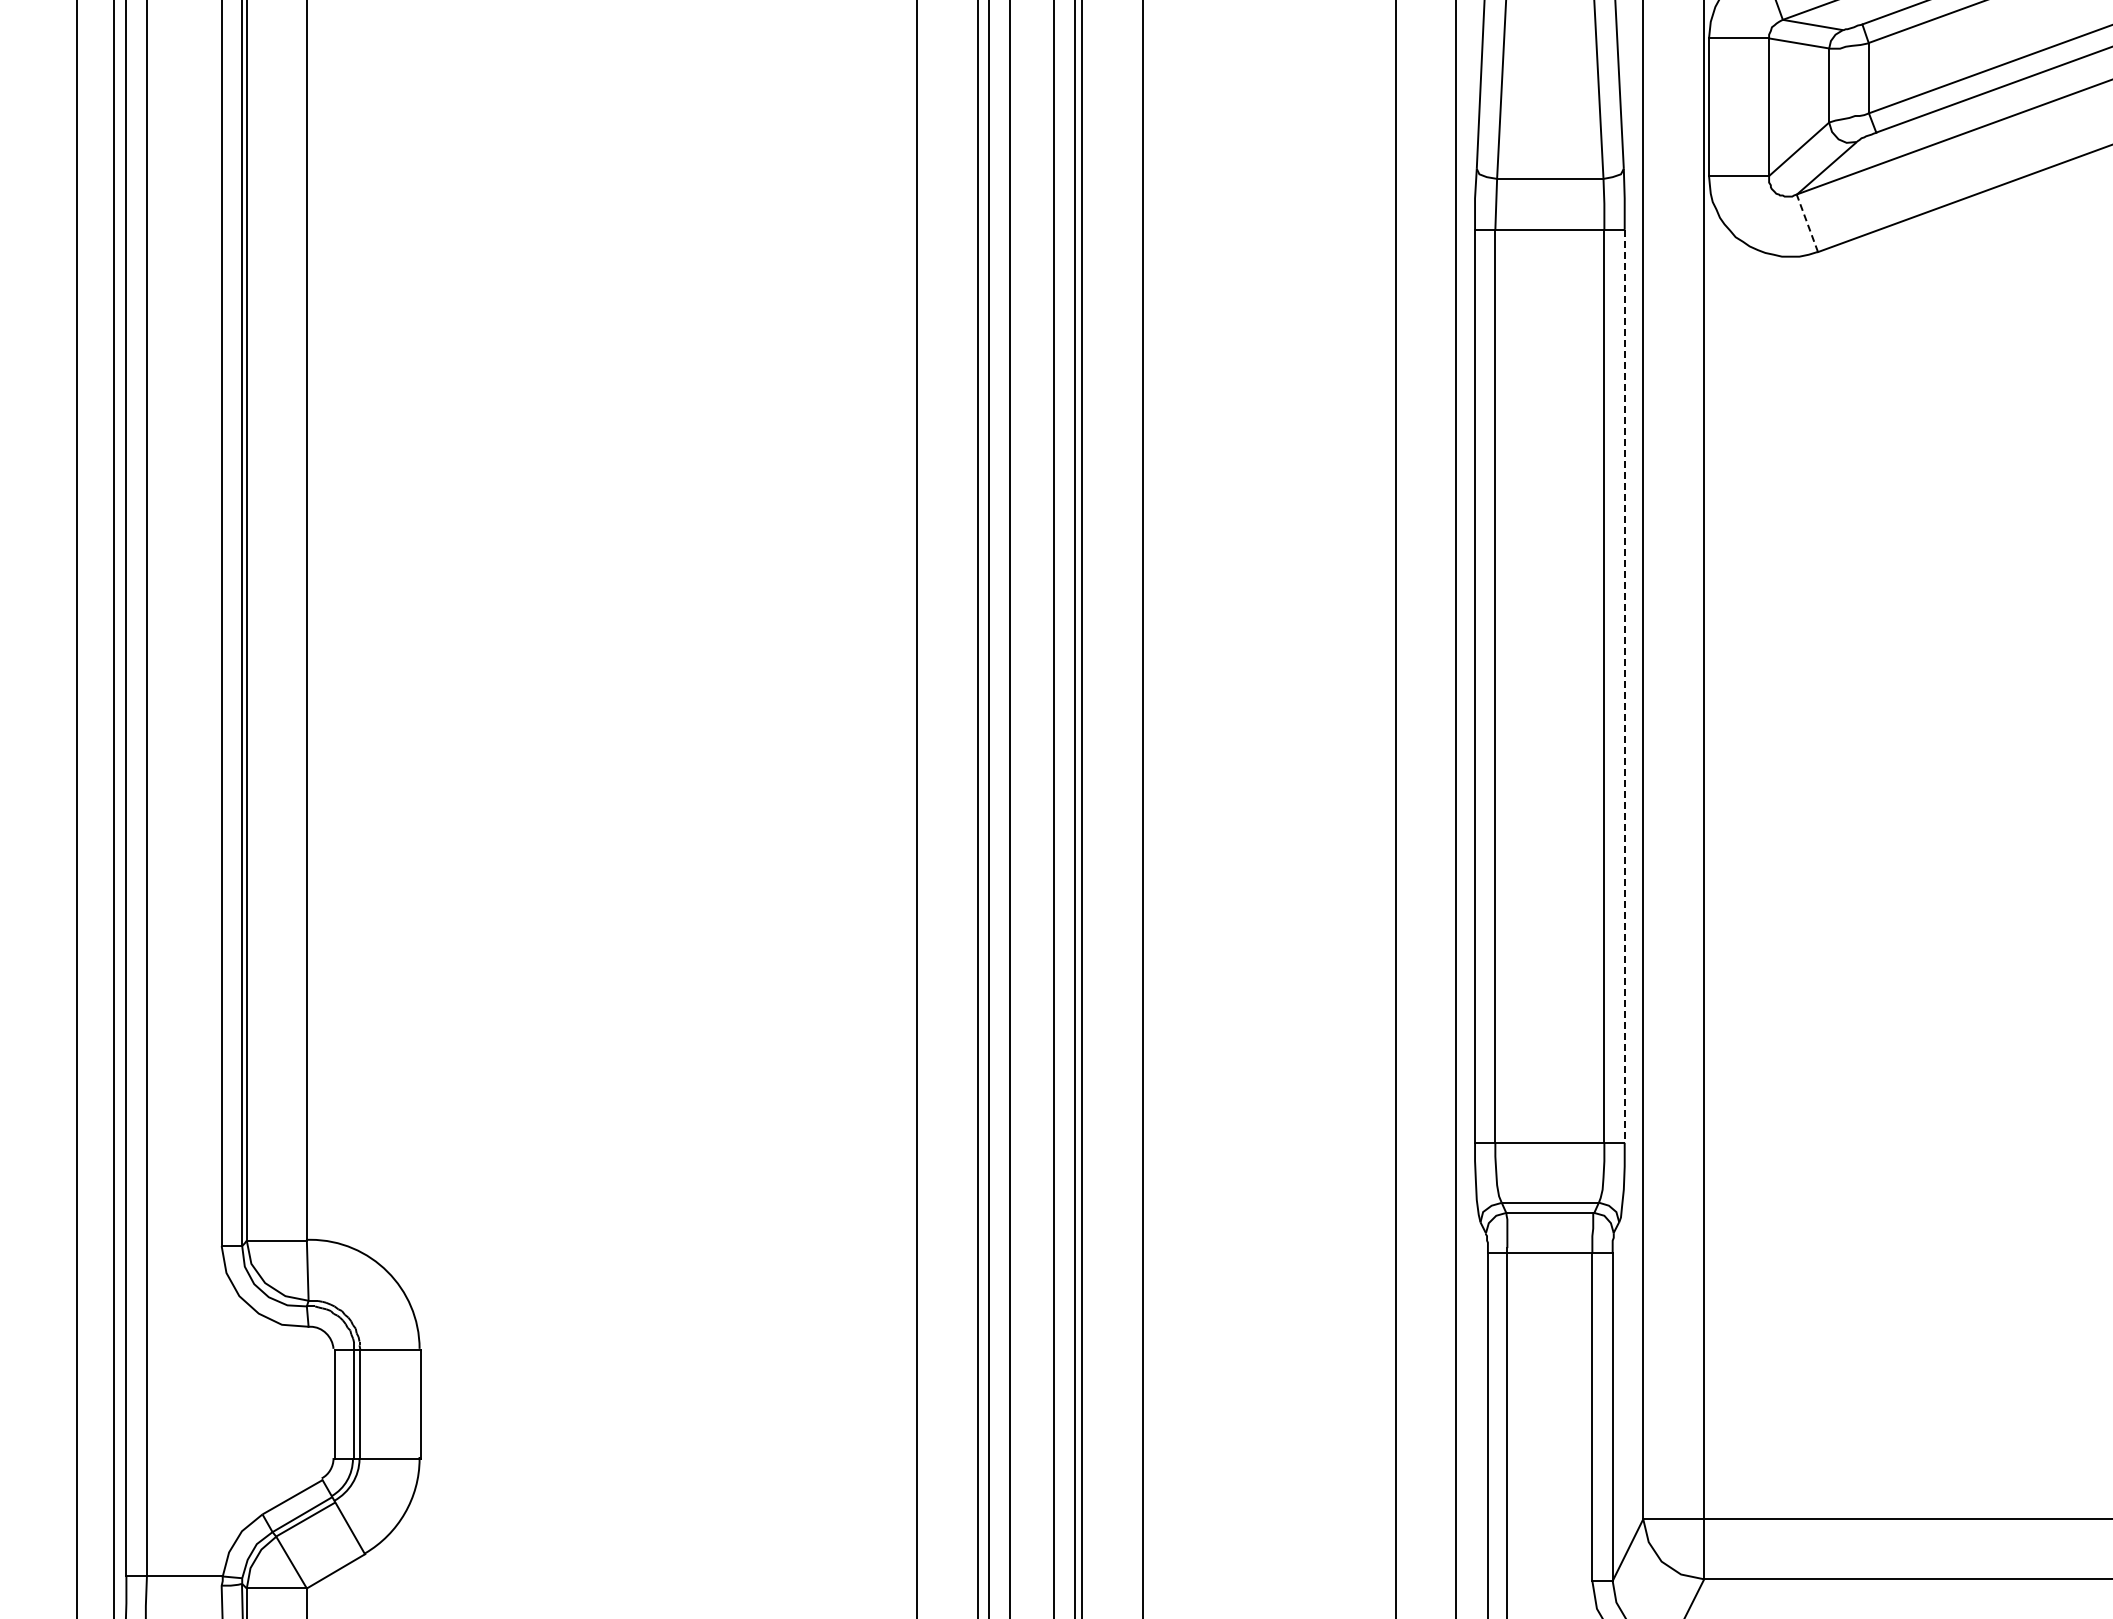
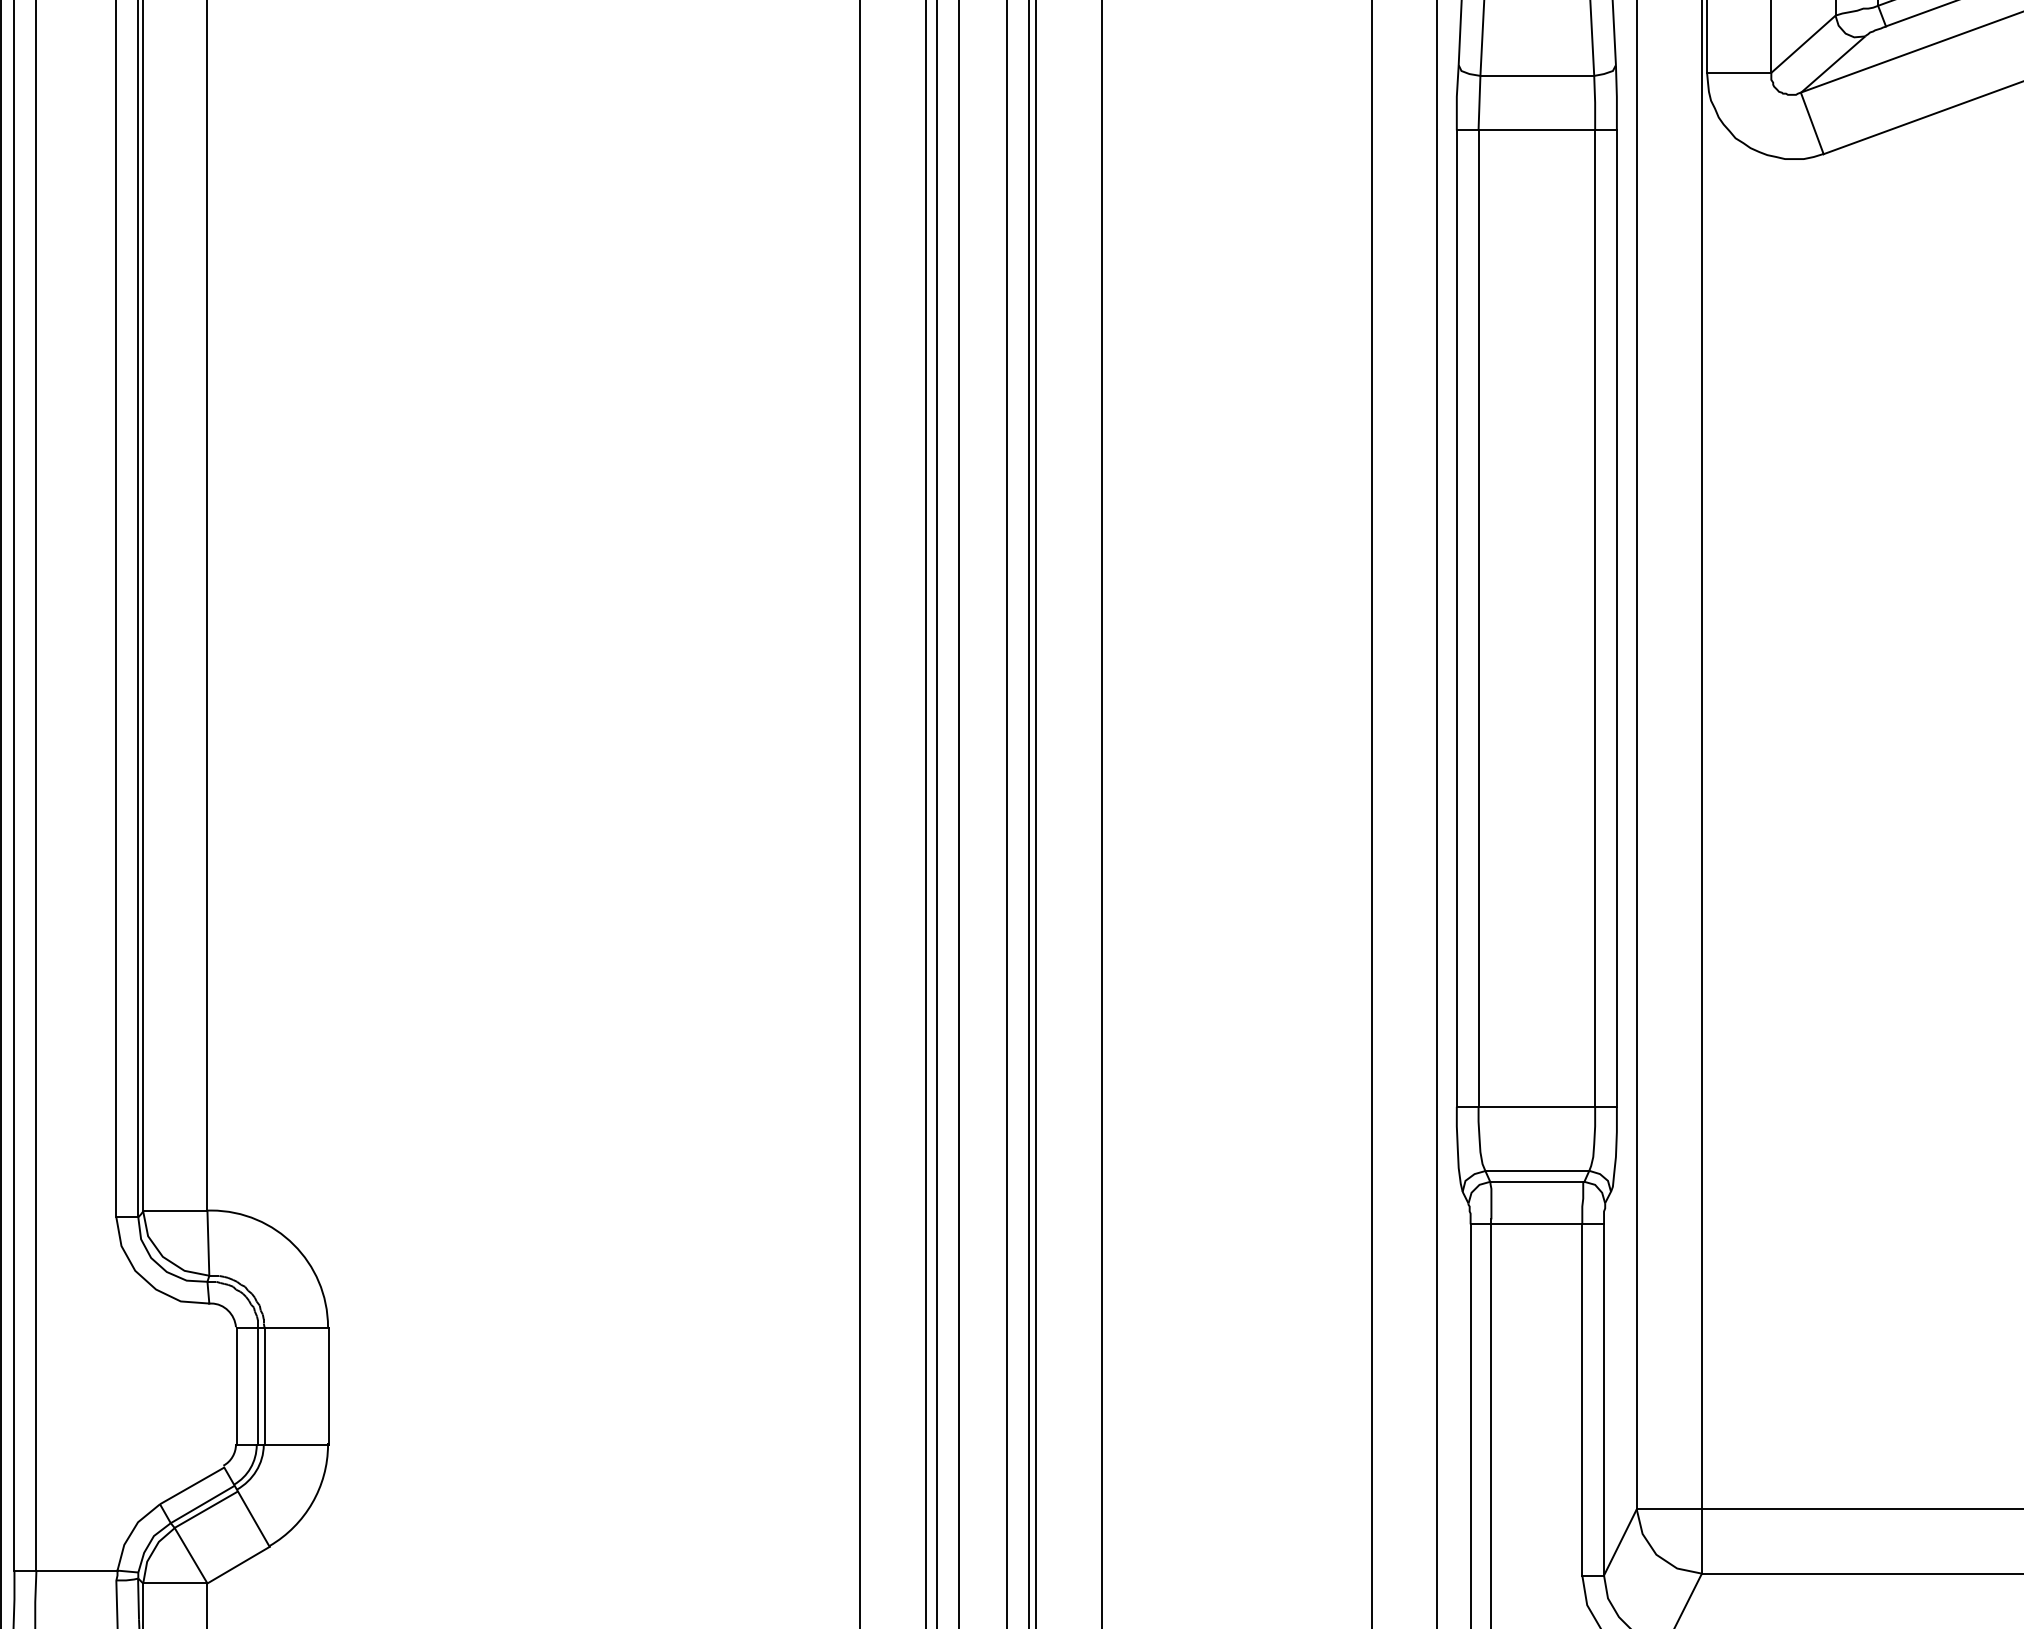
line: (1807, 223) -> (1812, 123), dashed -> solid
line: (1624, 686) -> (1616, 618), dashed -> solid

